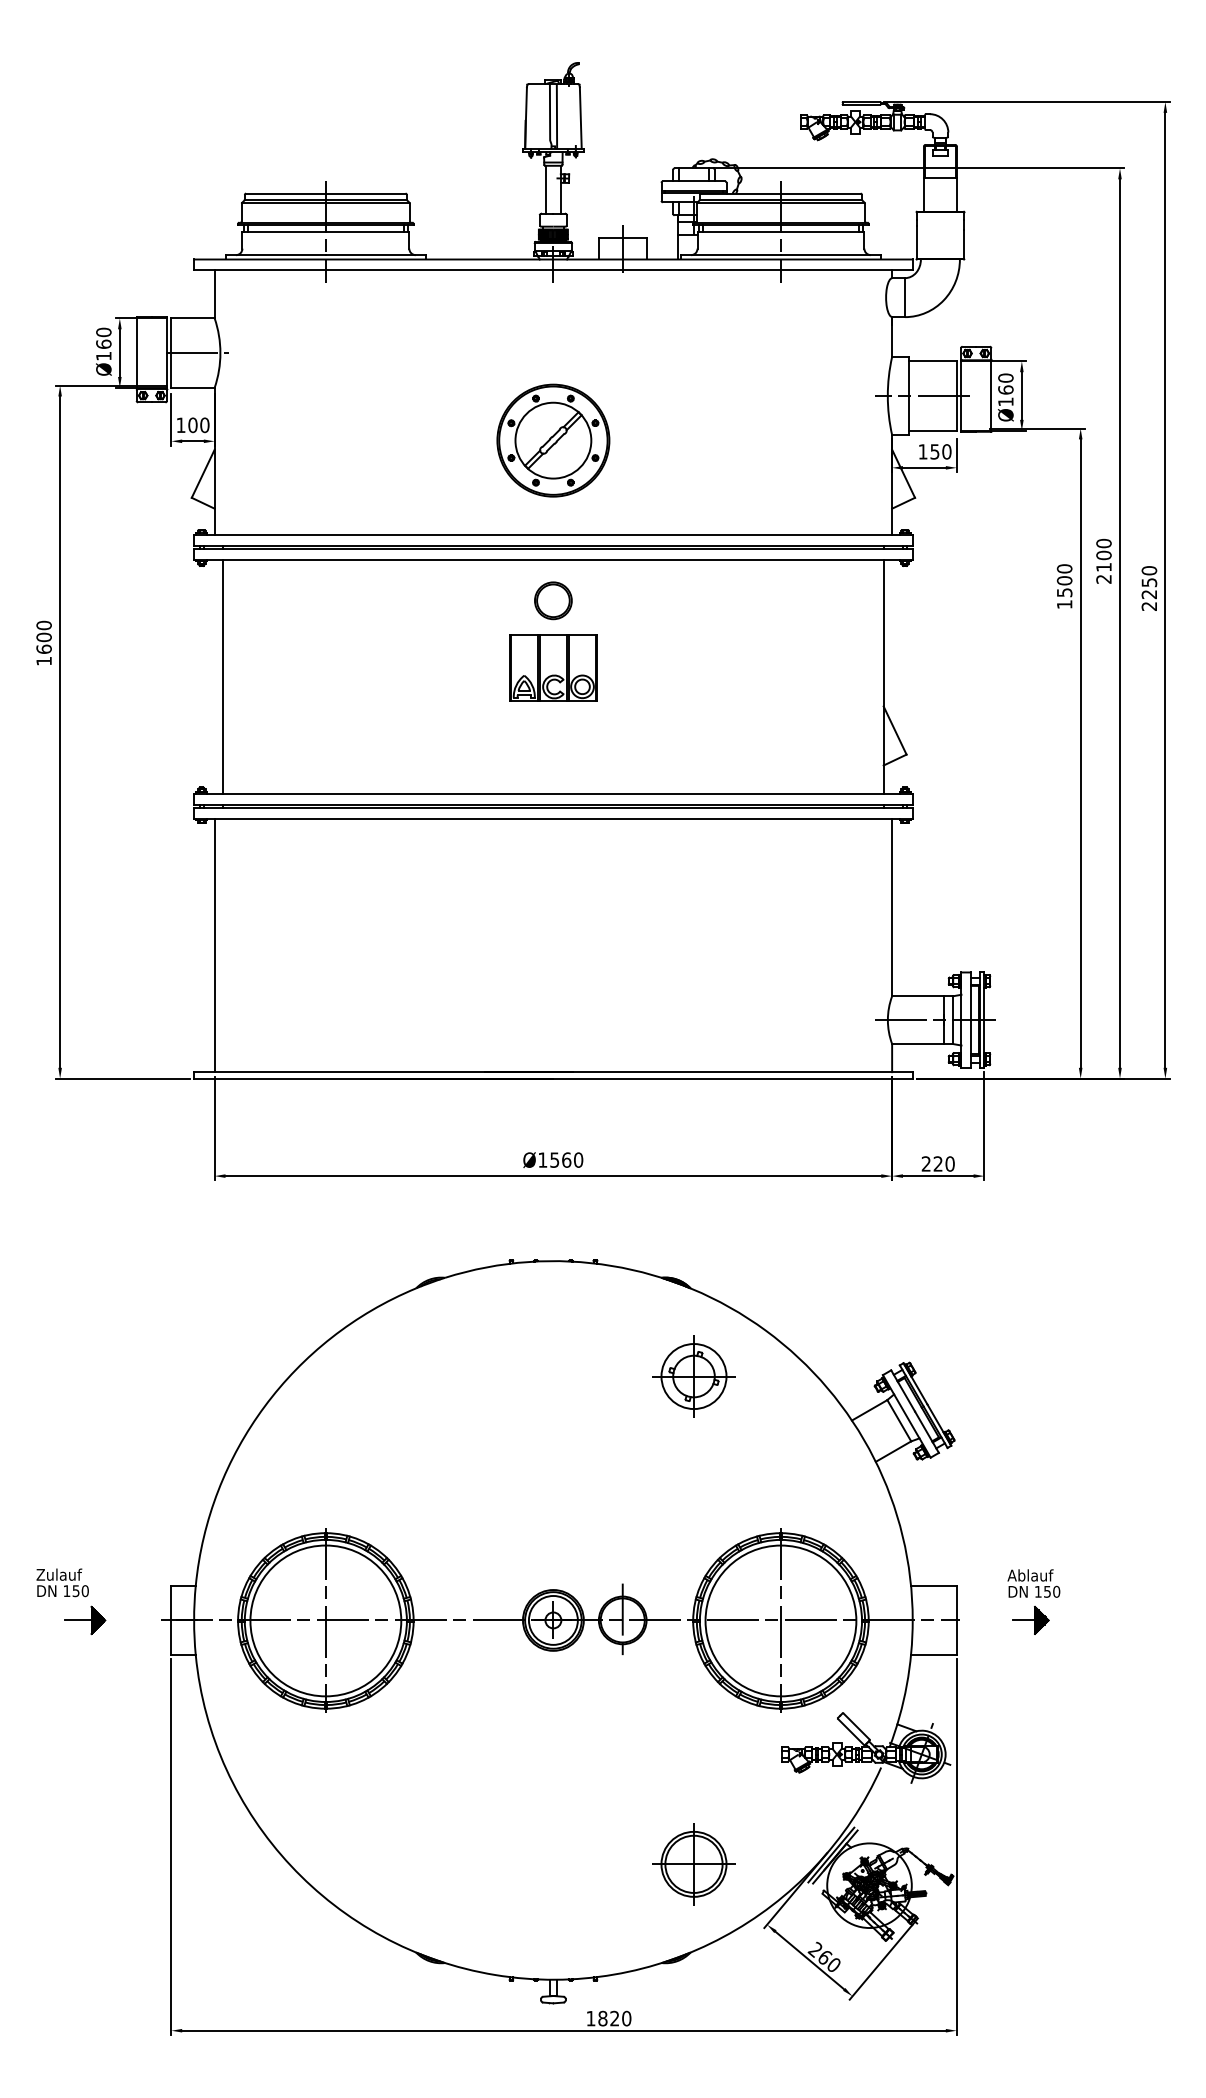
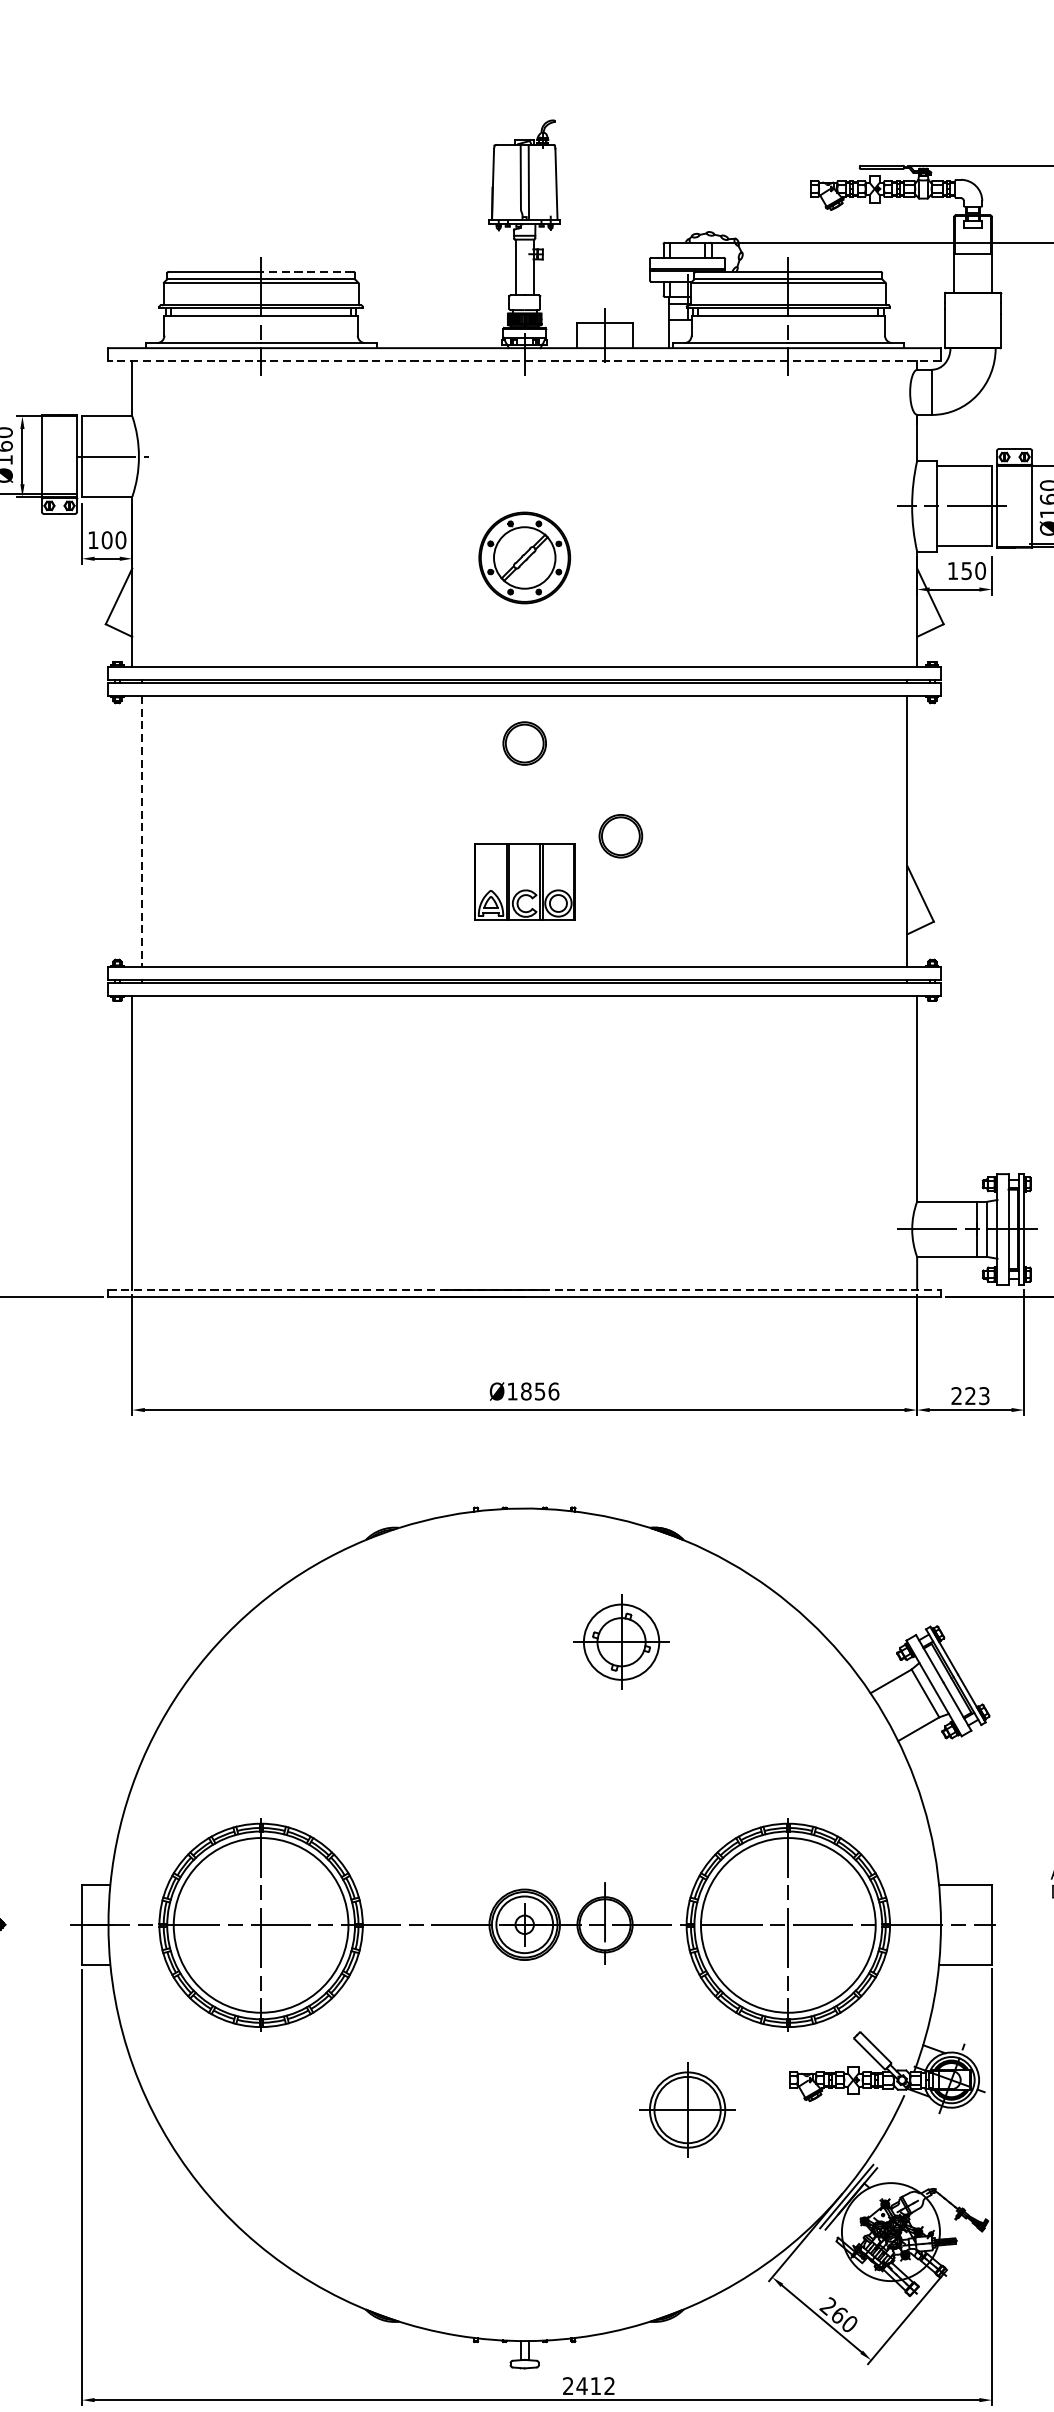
line: (365, 193) -> (307, 271), solid -> dashed
line: (552, 270) -> (523, 360), solid -> dashed
part: (553, 440) -> (524, 557), size x0.7
part: (553, 667) -> (524, 881), moved
line: (223, 677) -> (142, 832), solid -> dashed
part: (636, 680) -> (620, 835), added
line: (553, 1072) -> (524, 1290), solid -> dashed
text: (566, 1159) -> (539, 1390), Ø1560 -> Ø1856
text: (949, 1163) -> (983, 1395), 220 -> 223
part: (693, 1376) -> (620, 1642), moved
part: (693, 1864) -> (687, 2110), moved
text: (608, 2018) -> (588, 2385), 1820 -> 2412

